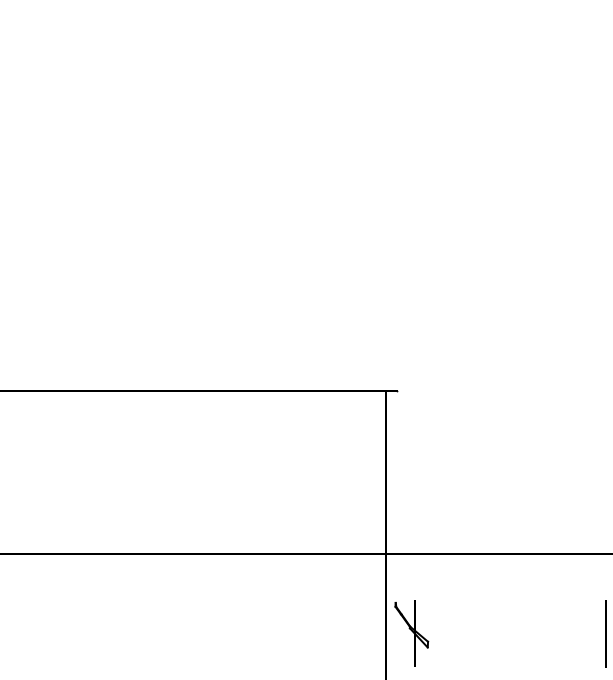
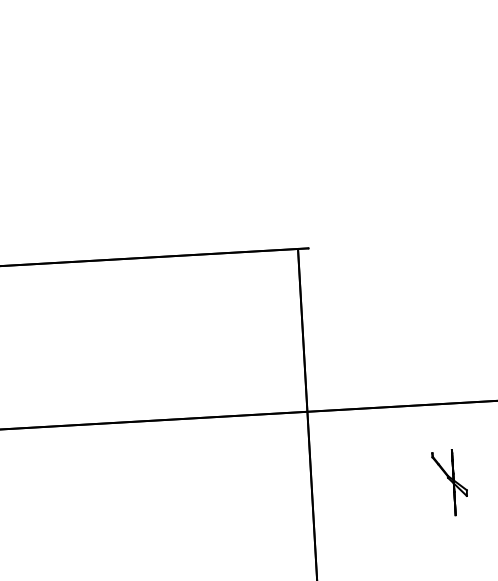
part: (411, 633) -> (449, 482), moved

